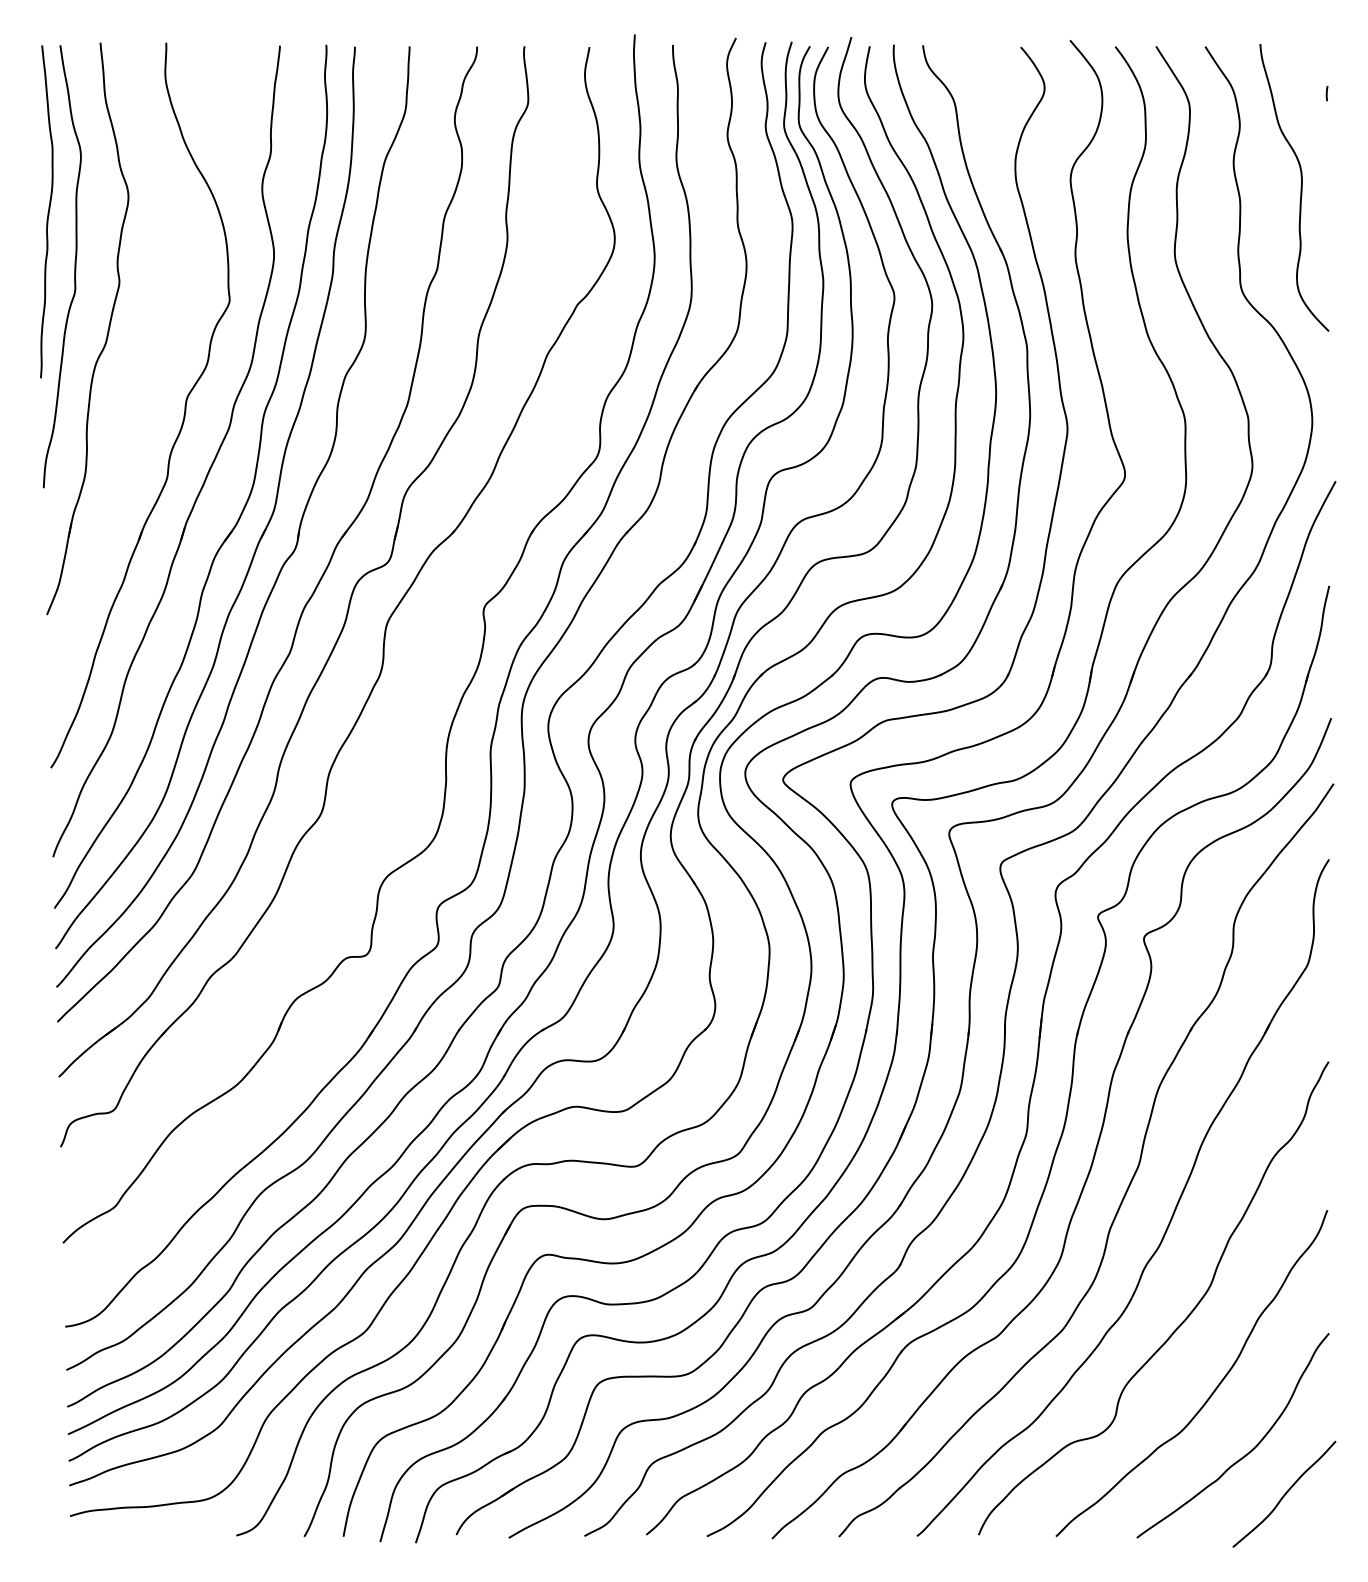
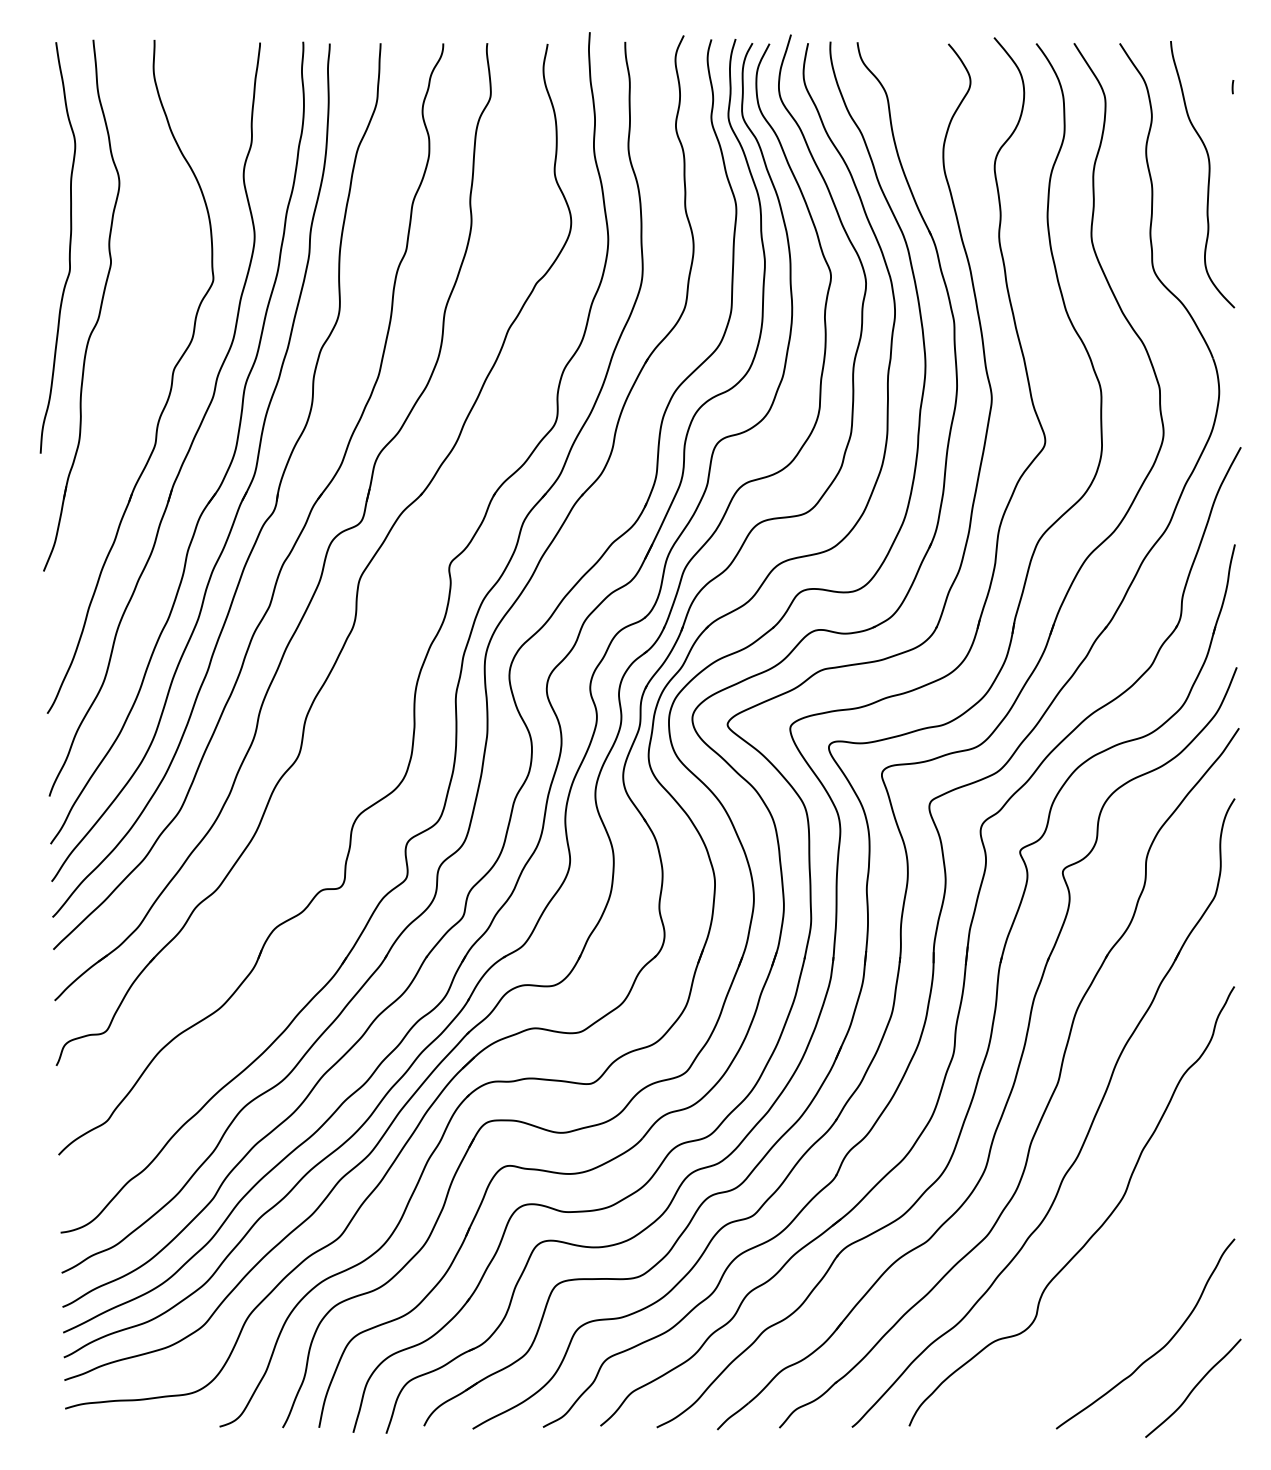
curve: (47, 211) -> (44, 196), removed
curve: (1214, 1388) -> (1128, 1290), removed

